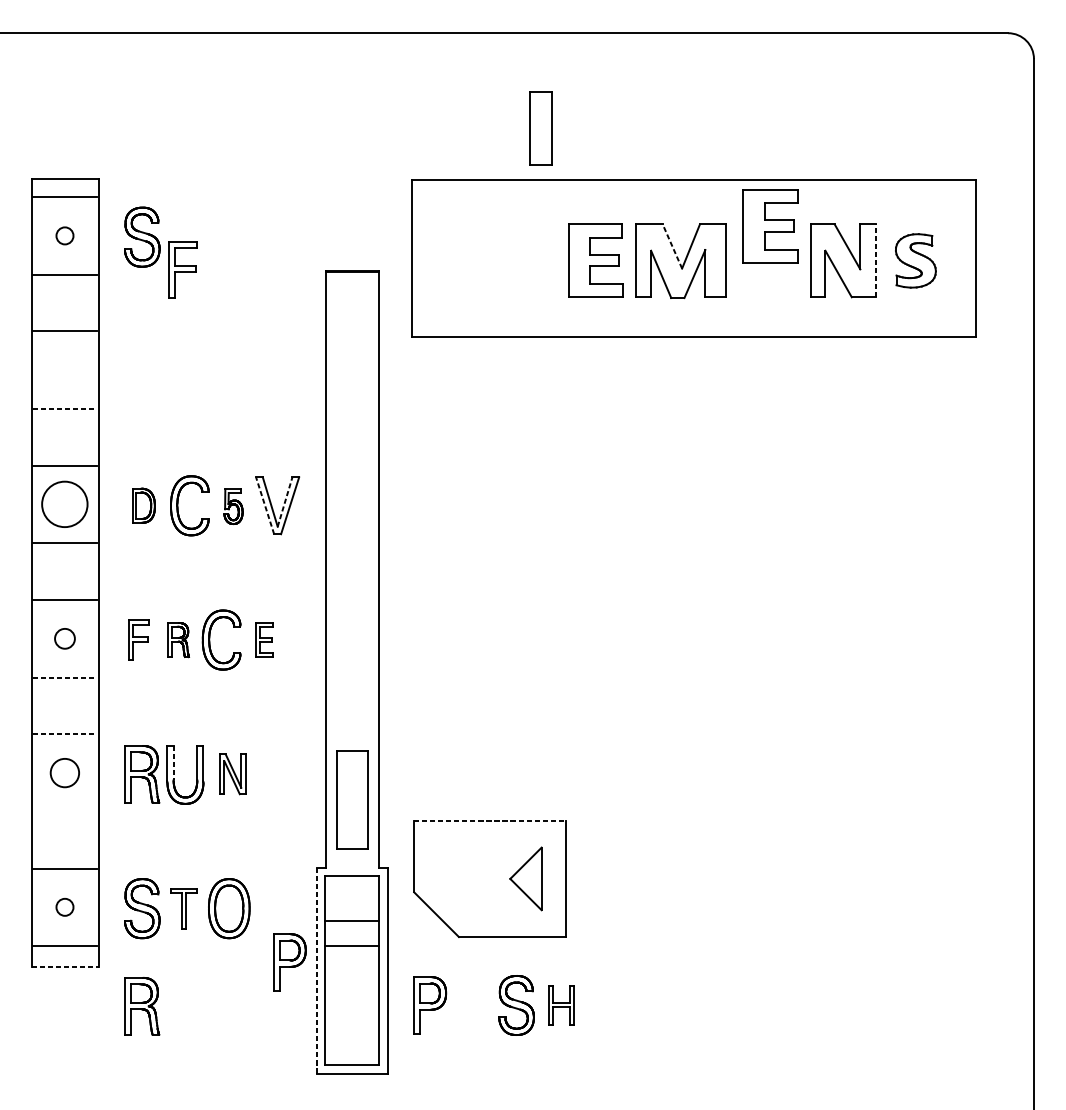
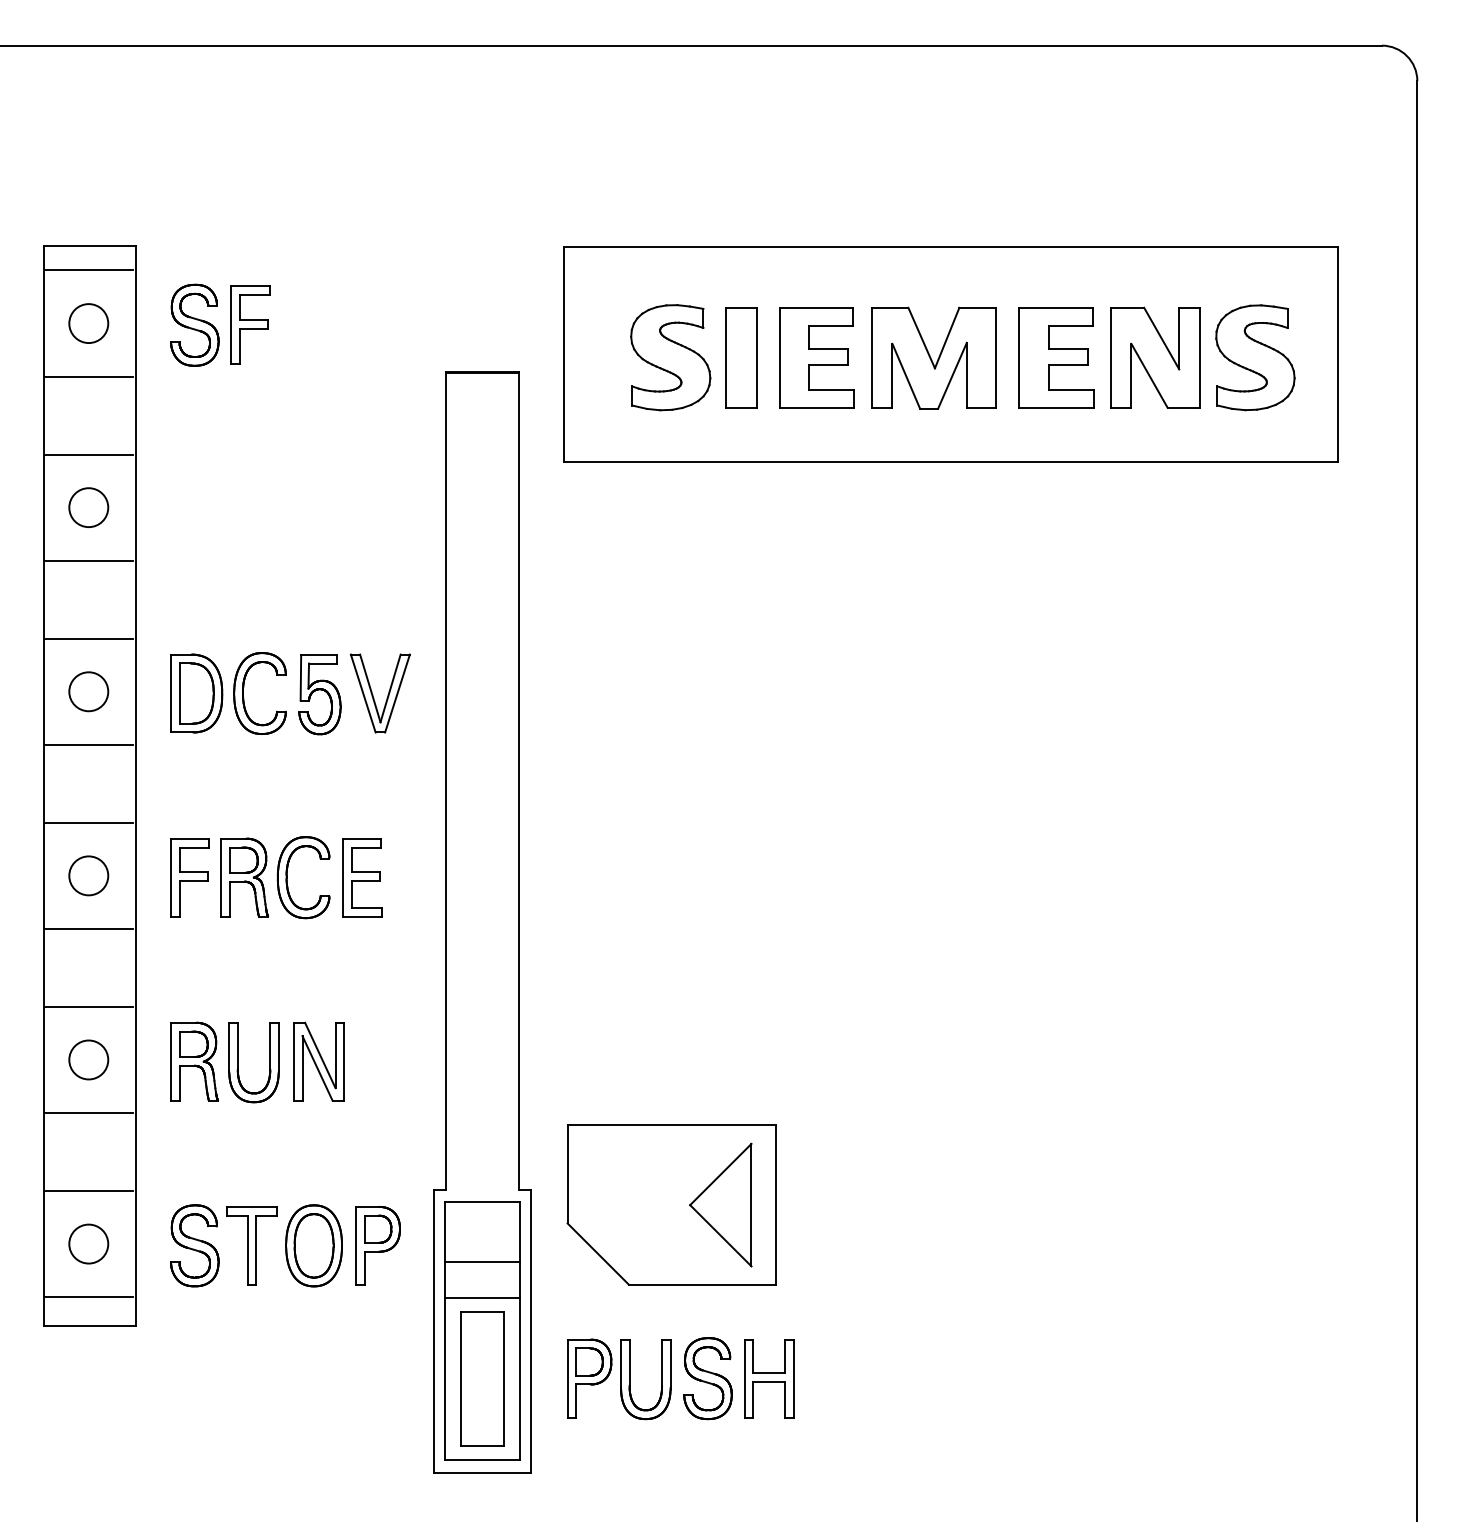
part: (541, 128) -> (741, 357), moved
part: (770, 226) -> (1056, 357), moved
circle: (64, 235) -> (88, 323), size x1.67
line: (672, 246) -> (921, 337), dashed -> solid
part: (489, 260) -> (670, 357), added
line: (875, 260) -> (1200, 357), dashed -> solid
part: (915, 260) -> (1255, 357), size x1.43
part: (182, 269) -> (250, 324), moved
circle: (64, 370) -> (88, 507), added
line: (65, 408) -> (89, 560), dashed -> solid
line: (285, 501) -> (390, 687), dashed -> solid
circle: (64, 504) -> (88, 691), size x0.62
part: (143, 505) -> (196, 693), size x1.67
line: (265, 505) -> (363, 693), dashed -> solid
part: (233, 506) -> (319, 694), size x1.67
circle: (64, 638) -> (88, 875), size x1.43
part: (138, 639) -> (189, 877), size x1.43
part: (178, 639) -> (244, 877), size x1.67
part: (264, 639) -> (362, 877), size x1.67
line: (65, 677) -> (89, 928), dashed -> solid
line: (65, 734) -> (89, 1006), dashed -> solid
line: (173, 763) -> (237, 1046), dashed -> solid
part: (232, 774) -> (318, 1061), size x1.43
part: (352, 799) -> (482, 1378), moved
line: (64, 812) -> (88, 1113), added
line: (490, 820) -> (672, 1125), dashed -> solid
part: (525, 878) -> (720, 1204), size x1.43
circle: (64, 906) -> (88, 1243), size x1.67
part: (183, 908) -> (251, 1245), size x1.43
part: (289, 962) -> (377, 1245), moved
line: (66, 966) -> (90, 1325), dashed -> solid
line: (316, 971) -> (433, 1331), dashed -> solid
part: (561, 1005) -> (769, 1378), size x1.43
part: (142, 1006) -> (194, 1379), removed
part: (460, 1006) -> (630, 1379), added

